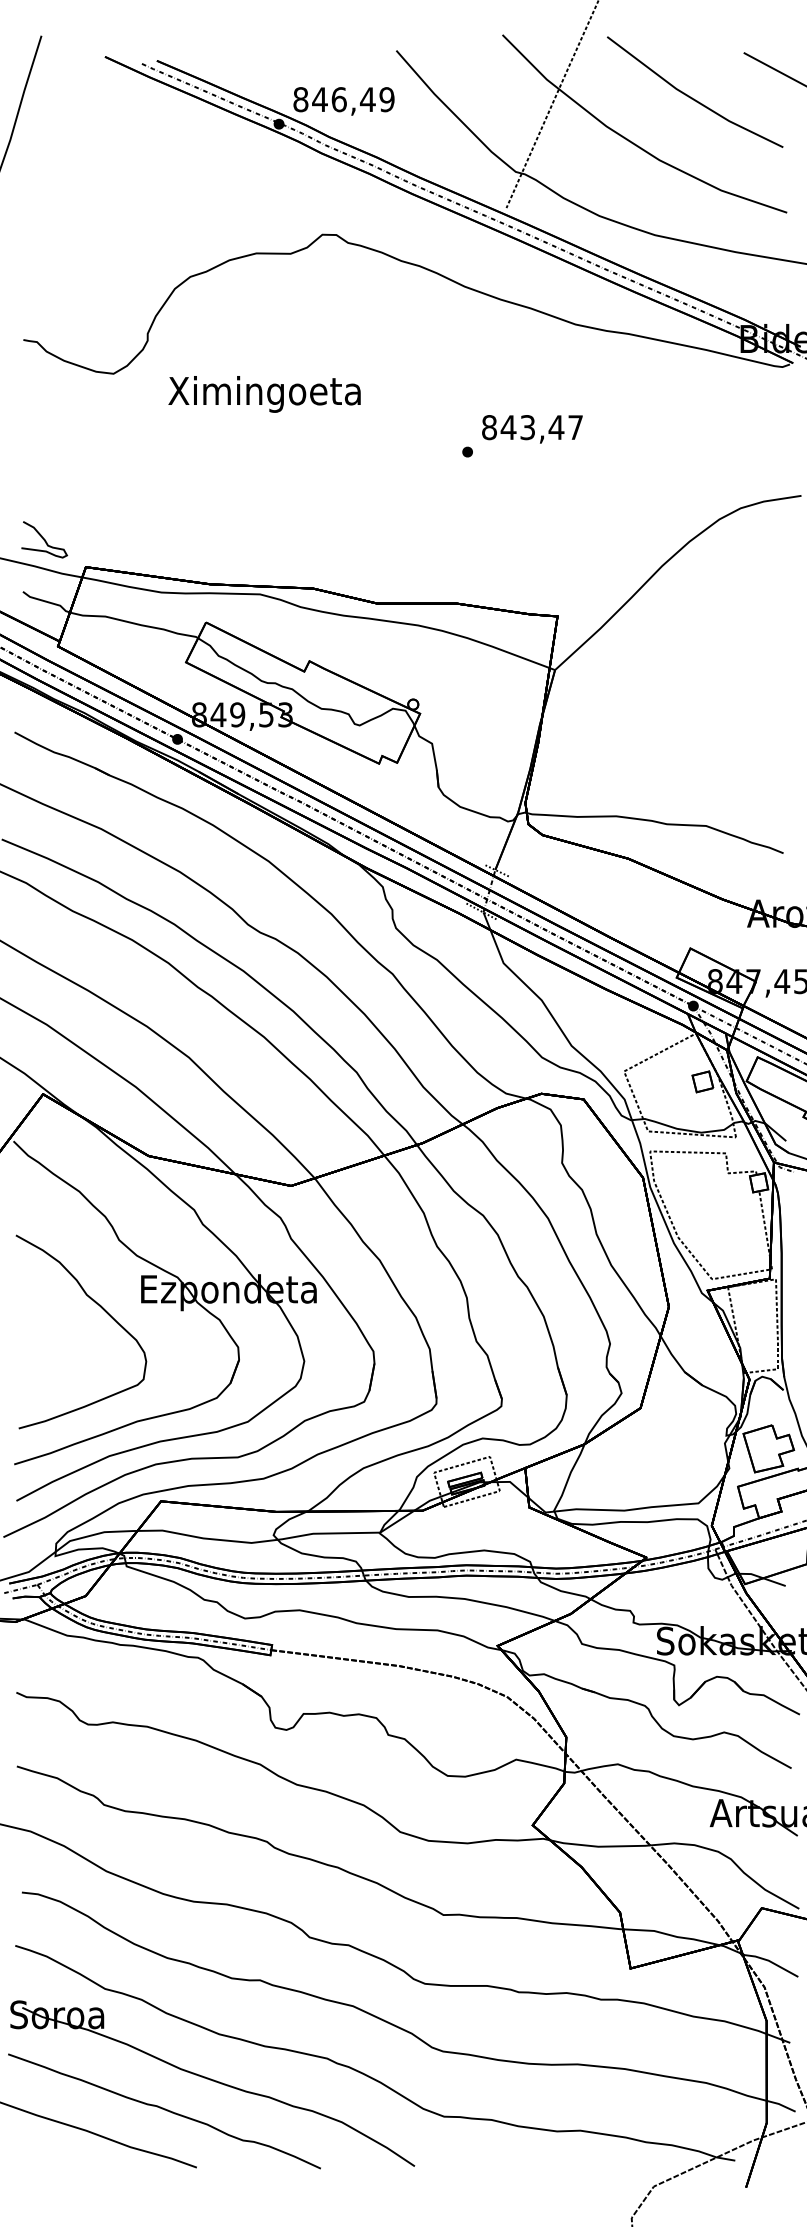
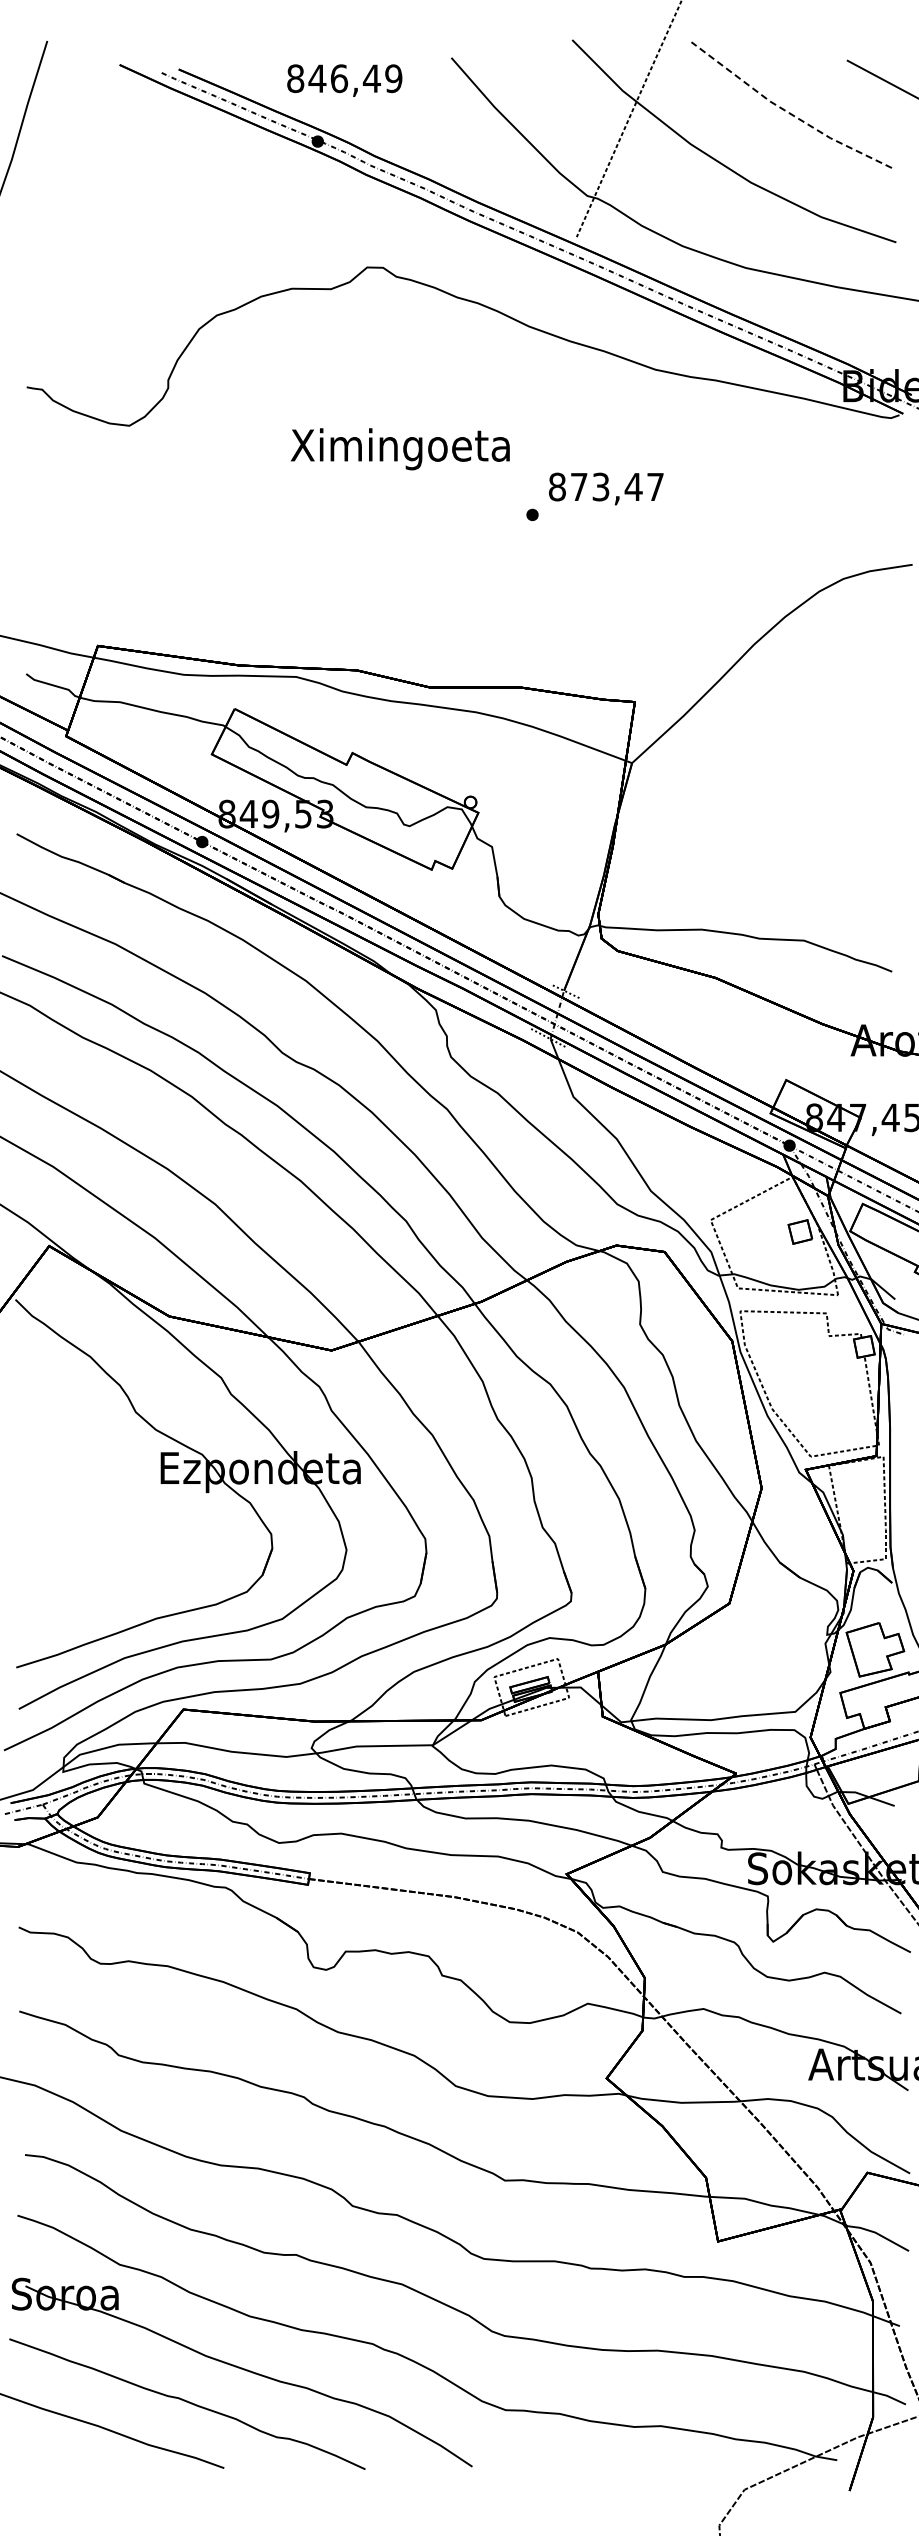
line: (691, 97) -> (787, 111), solid -> dashed
text: (343, 101) -> (344, 80), moved
text: (263, 394) -> (399, 449), moved
text: (508, 427) -> (579, 486), 843,47 -> 873,47
curve: (44, 539) -> (50, 614), removed
curve: (103, 1309) -> (117, 1491), removed

